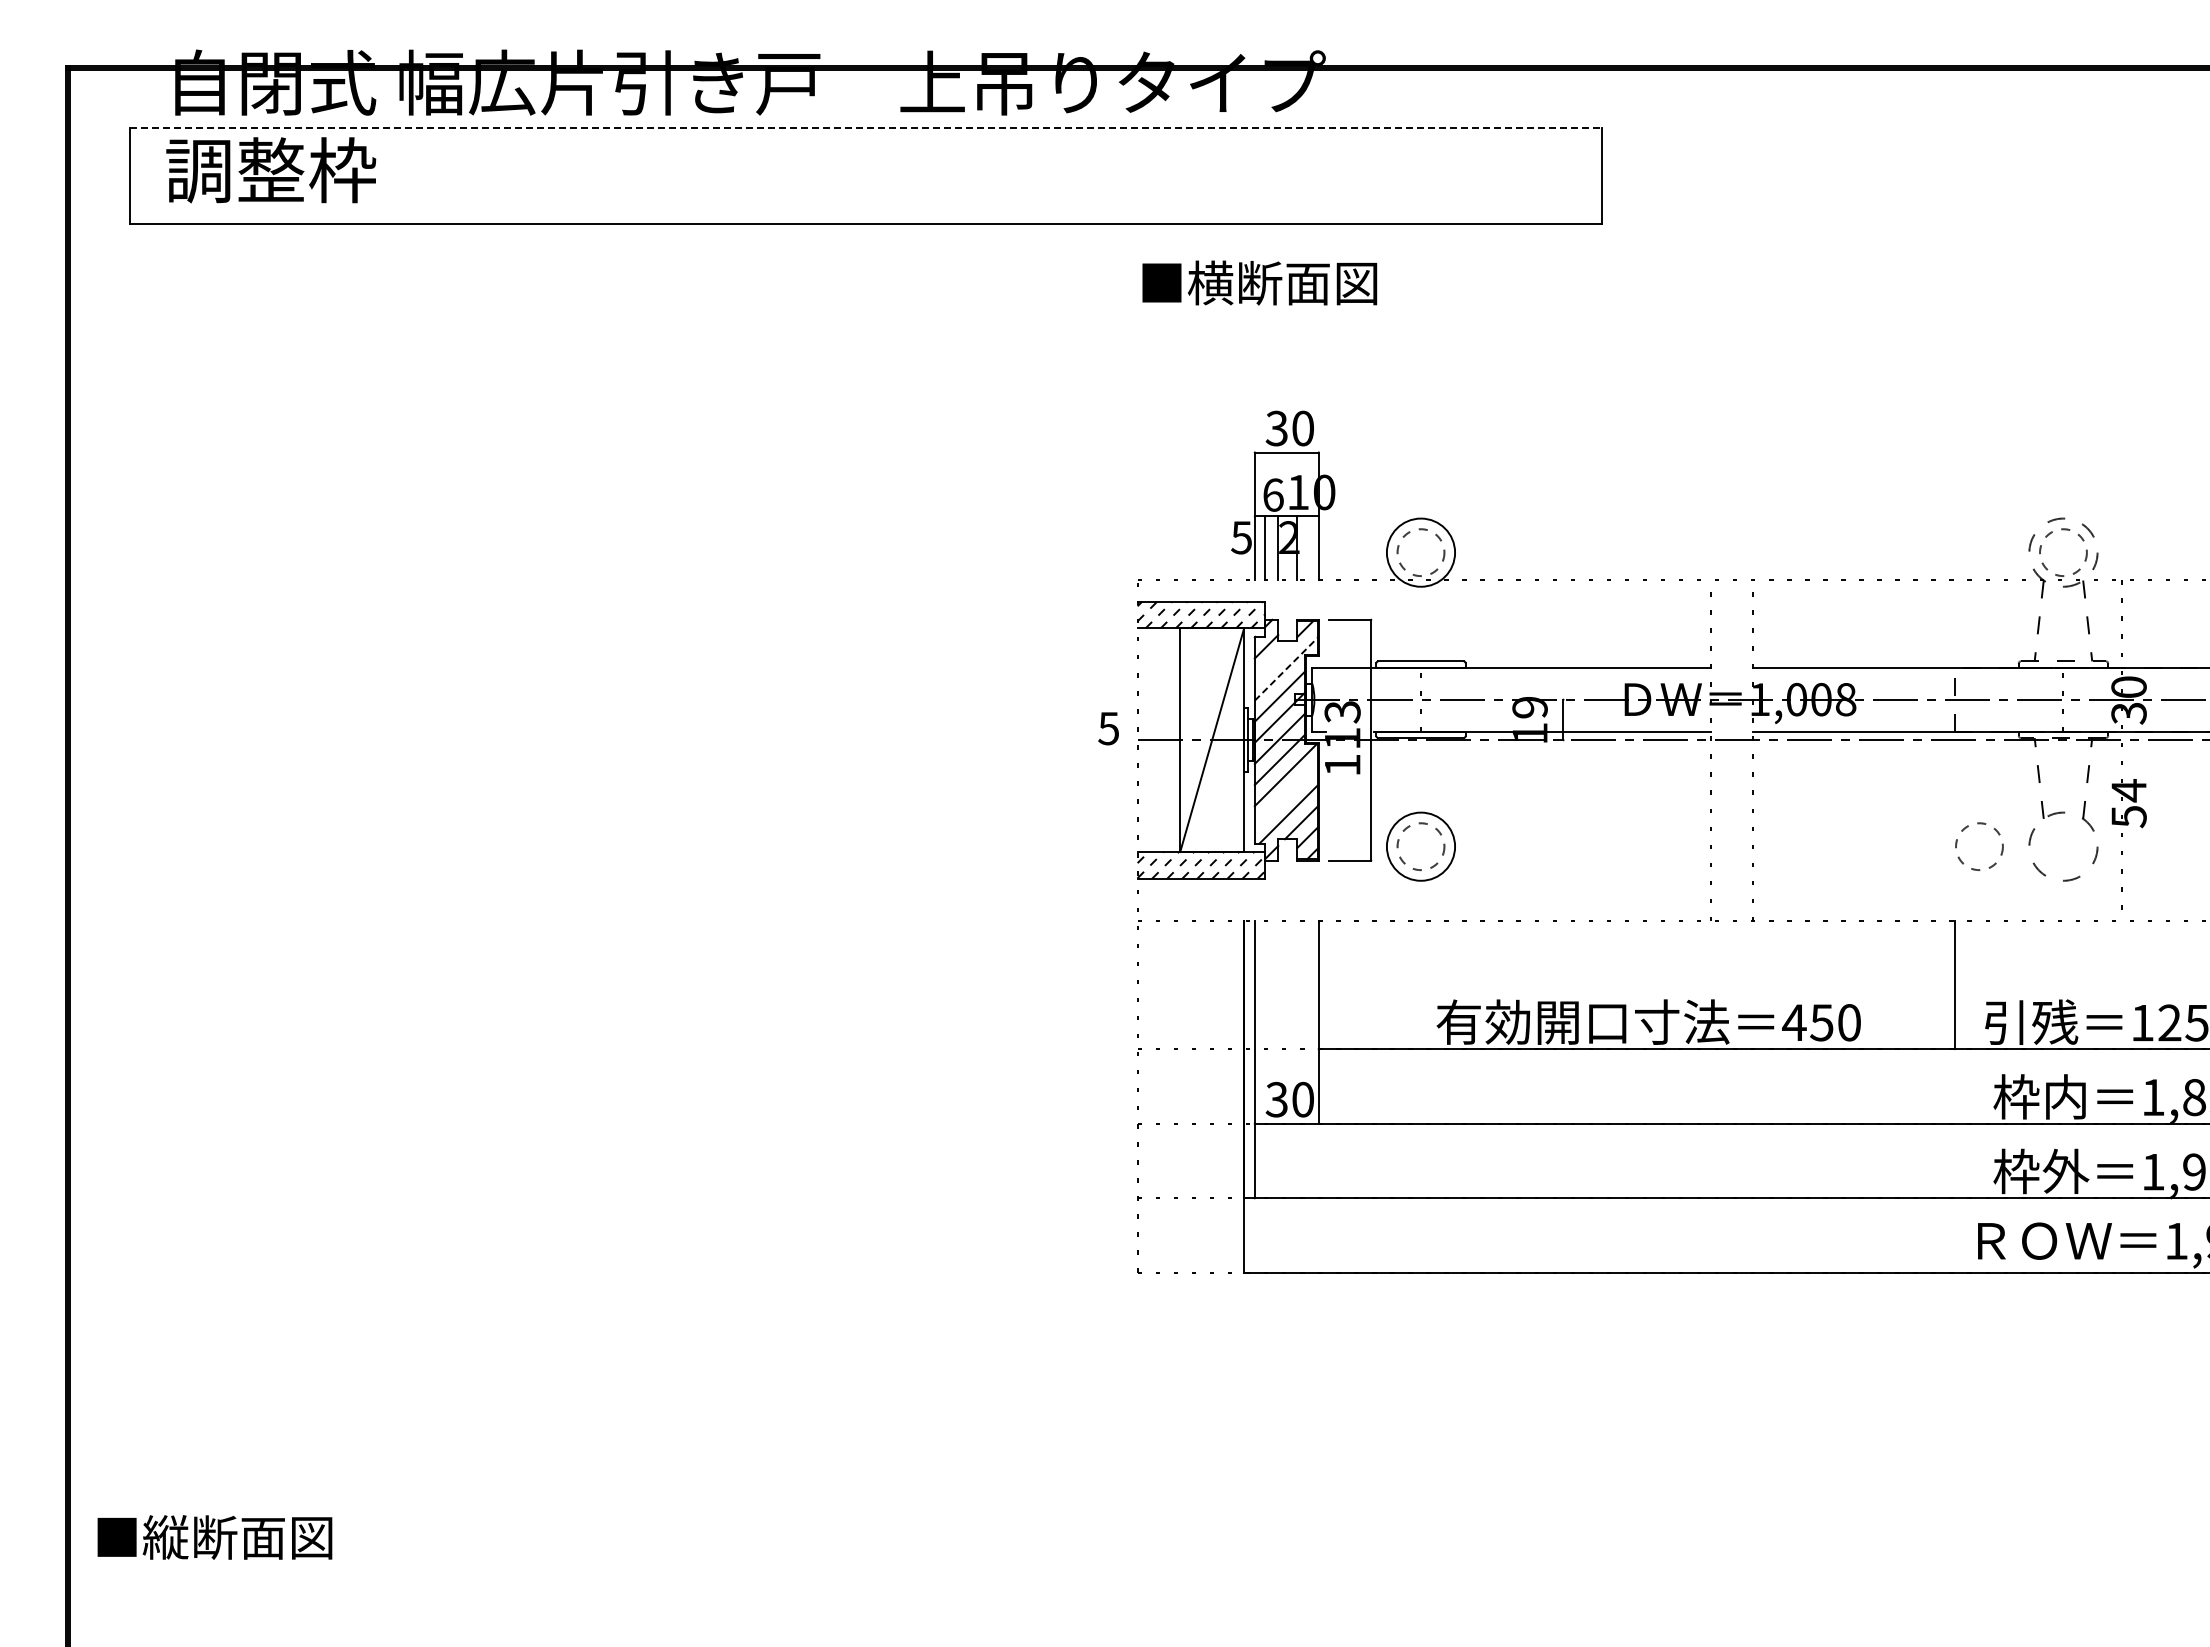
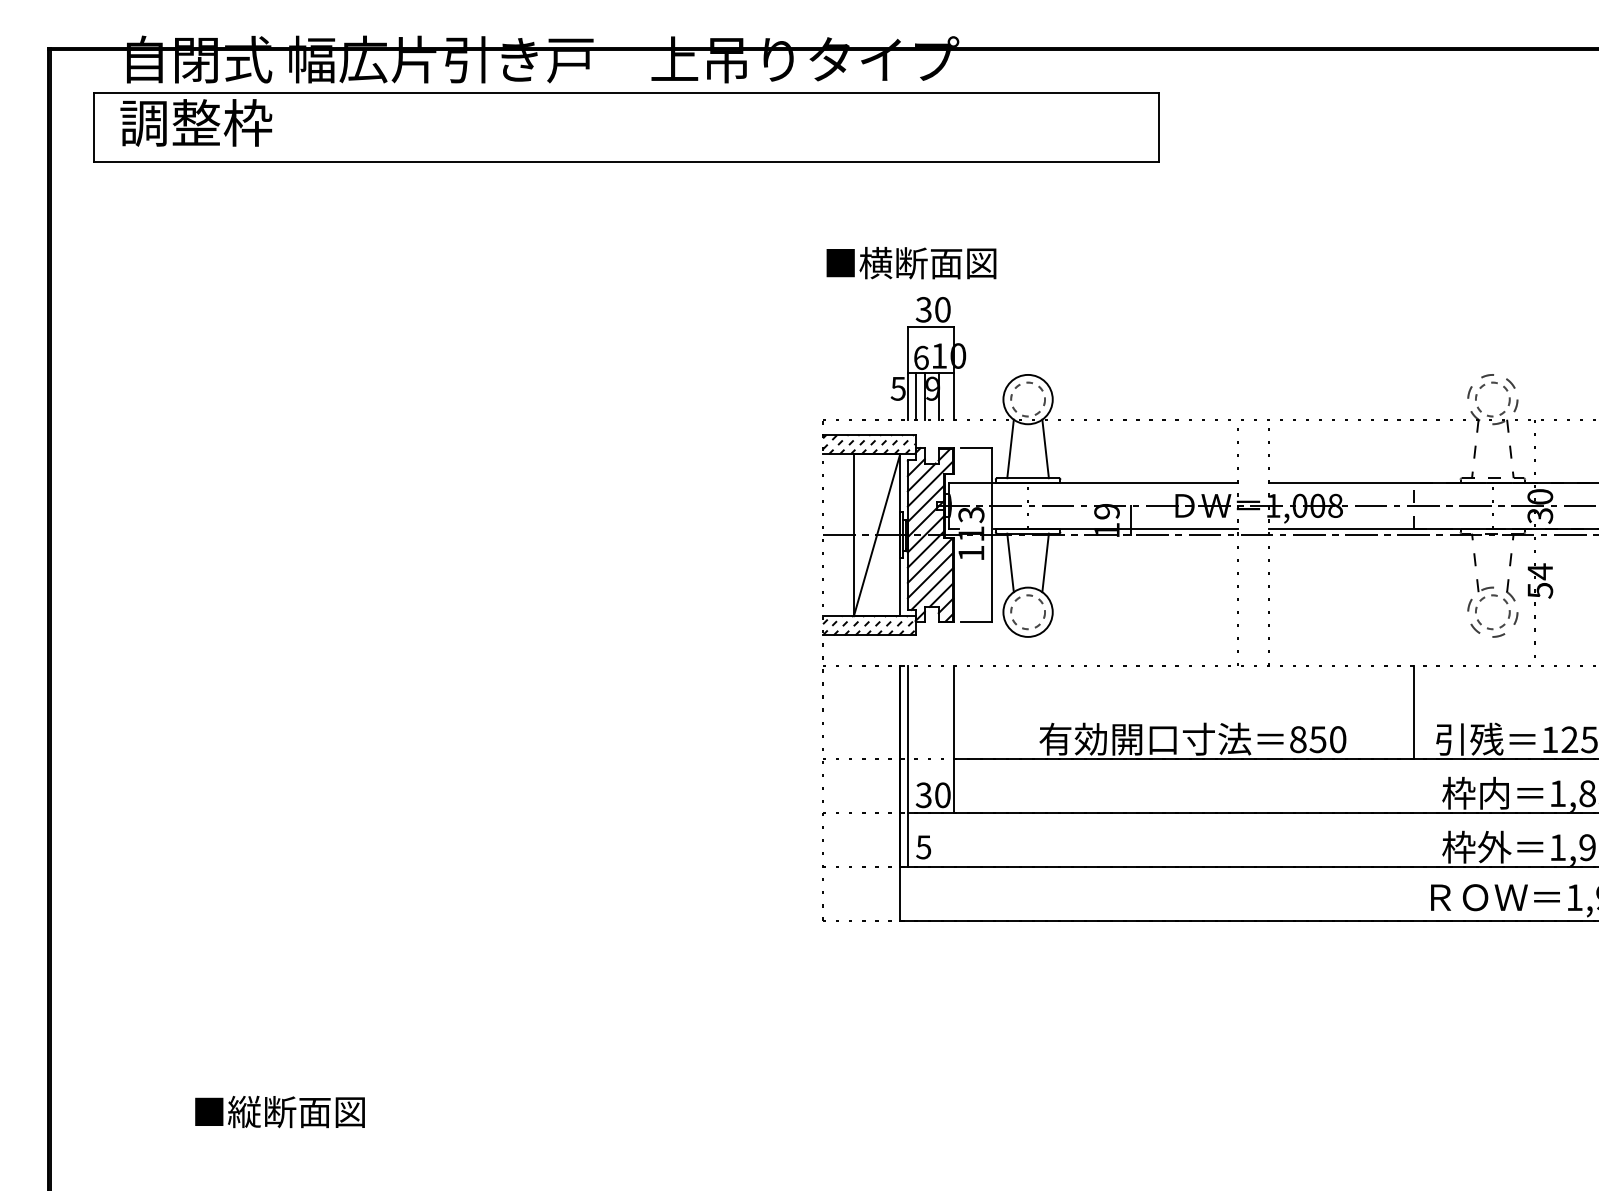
line: (866, 128) -> (626, 92), dashed -> solid
text: (1259, 282) -> (911, 262), moved
text: (1289, 537) -> (932, 388), 2 -> 9
line: (1396, 620) -> (1010, 448), added
line: (1444, 620) -> (1045, 448), added
line: (1273, 660) -> (921, 477), added
line: (1286, 668) -> (930, 483), dashed -> solid
text: (1108, 728) -> (923, 847), moved
line: (1396, 778) -> (1010, 562), added
line: (1444, 778) -> (1045, 562), added
line: (1285, 795) -> (930, 575), added
circle: (1979, 846) -> (1492, 612), moved
text: (1794, 1022) -> (1298, 739), 450 -> 850
text: (214, 1537) -> (279, 1112), moved

